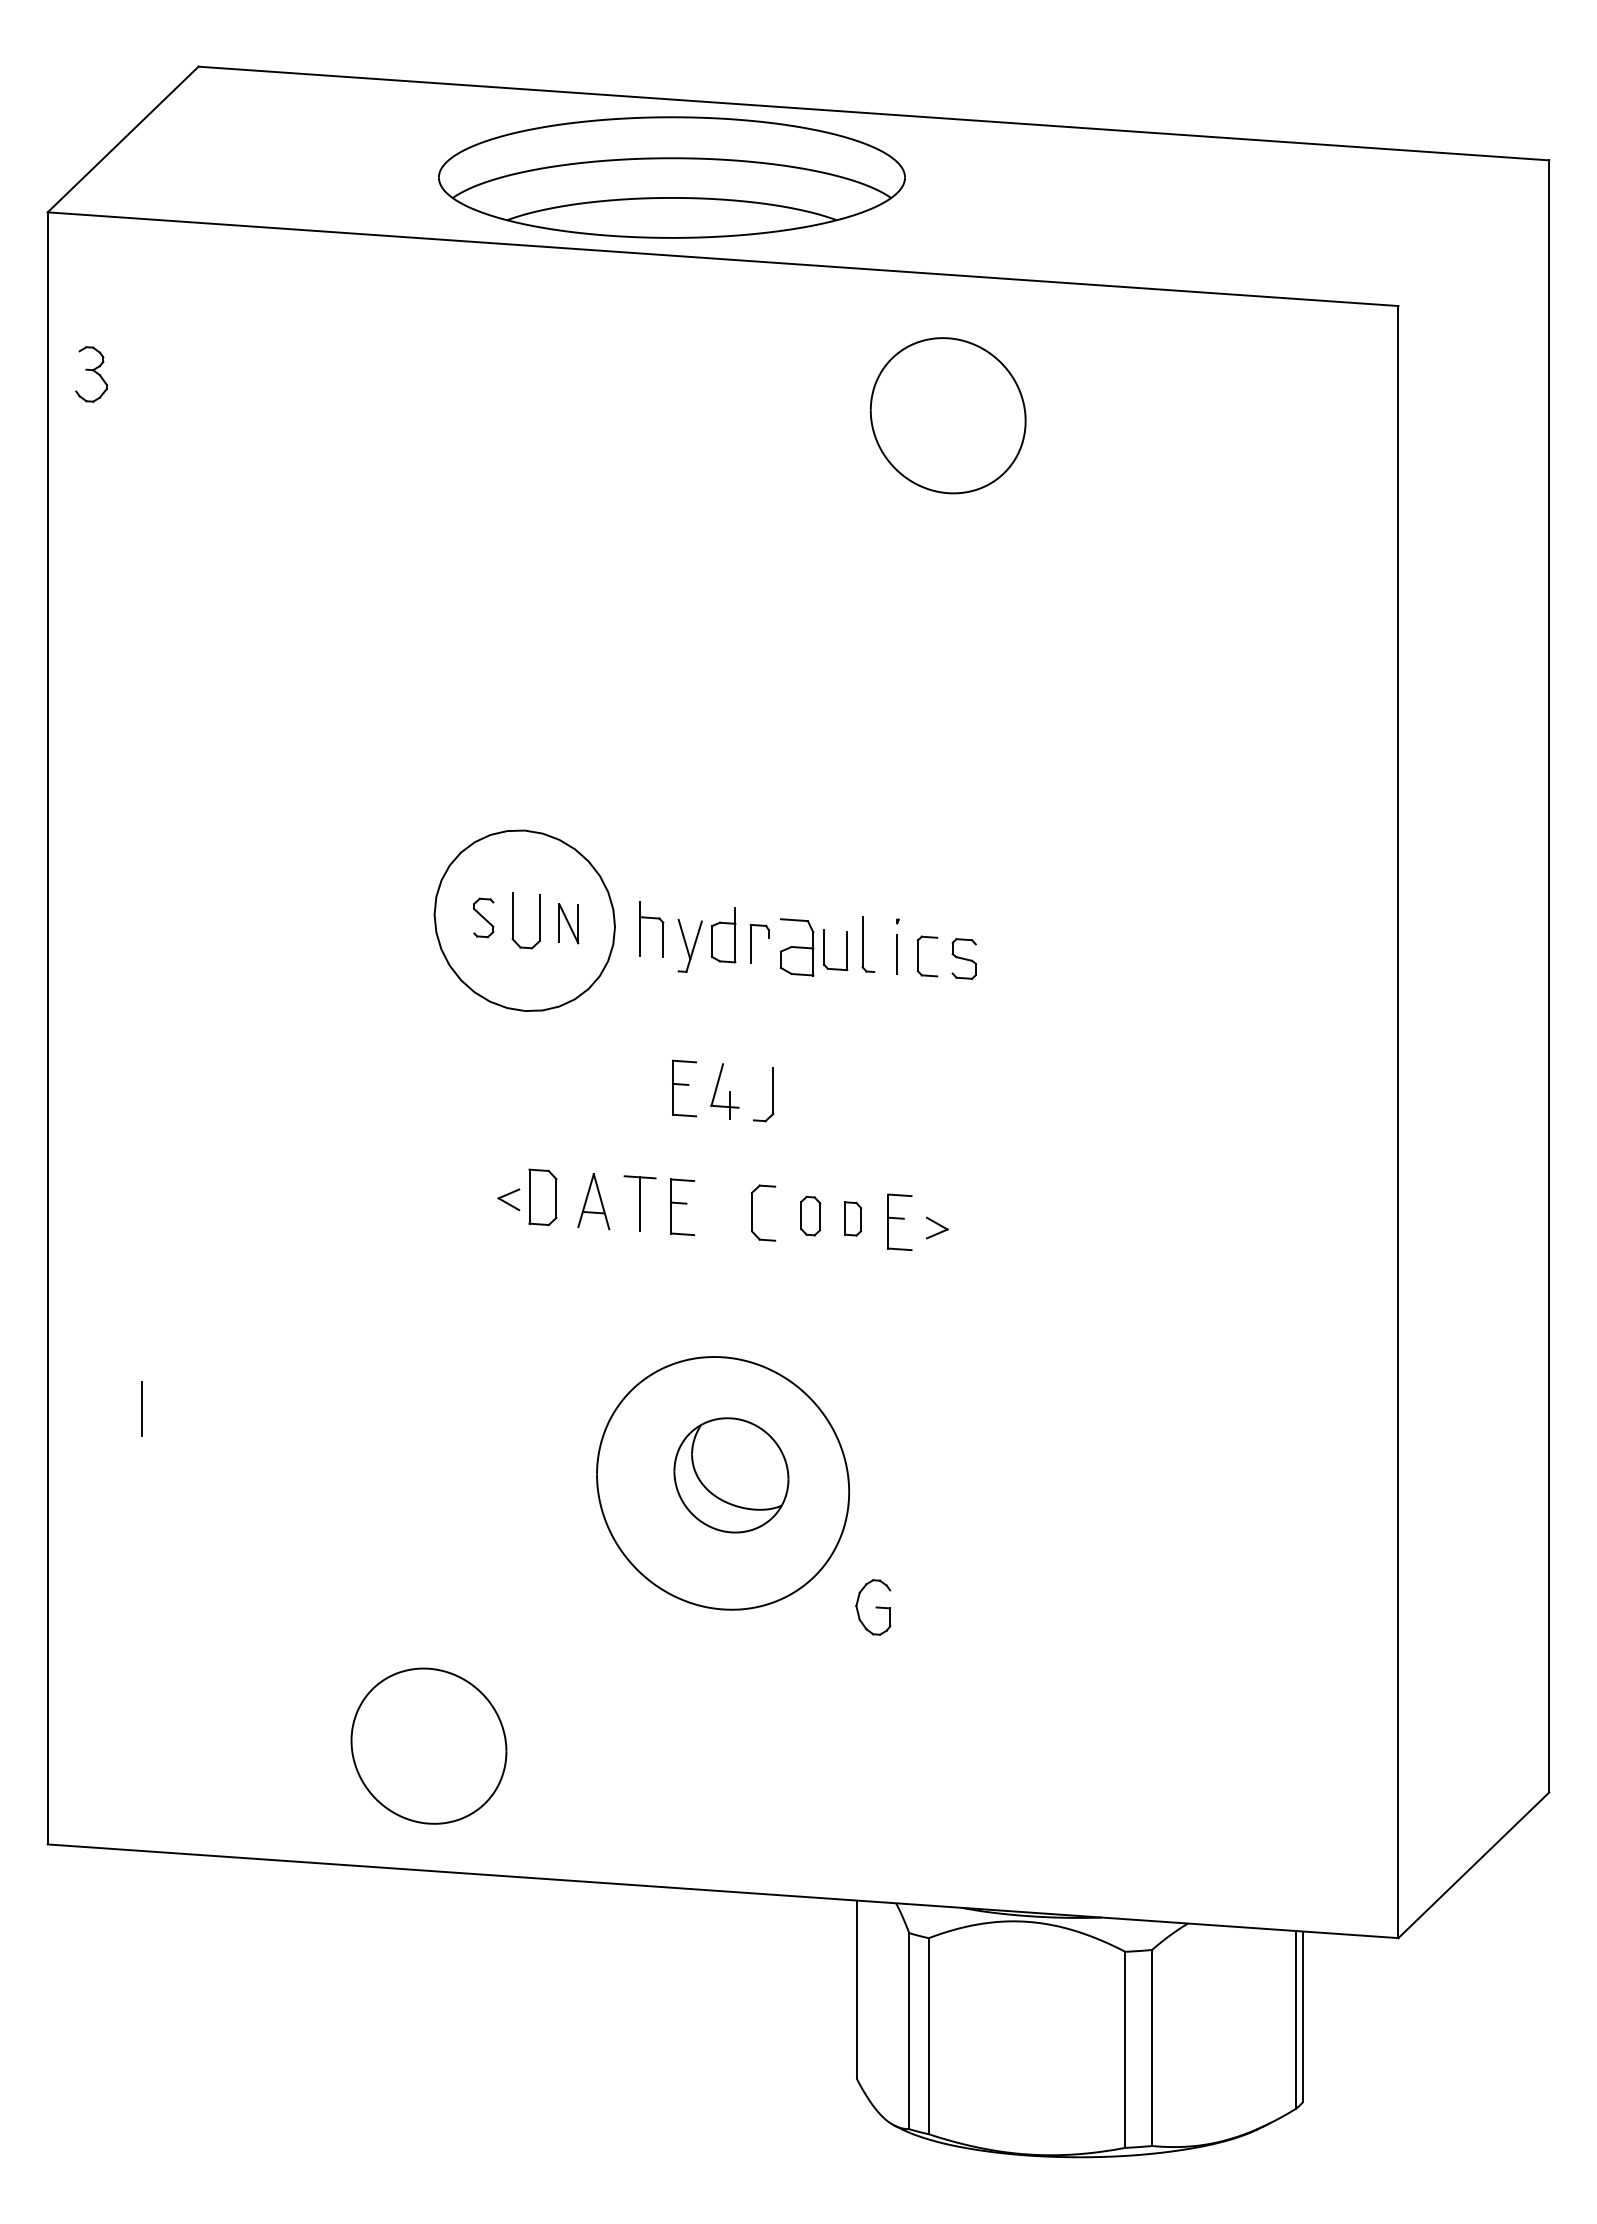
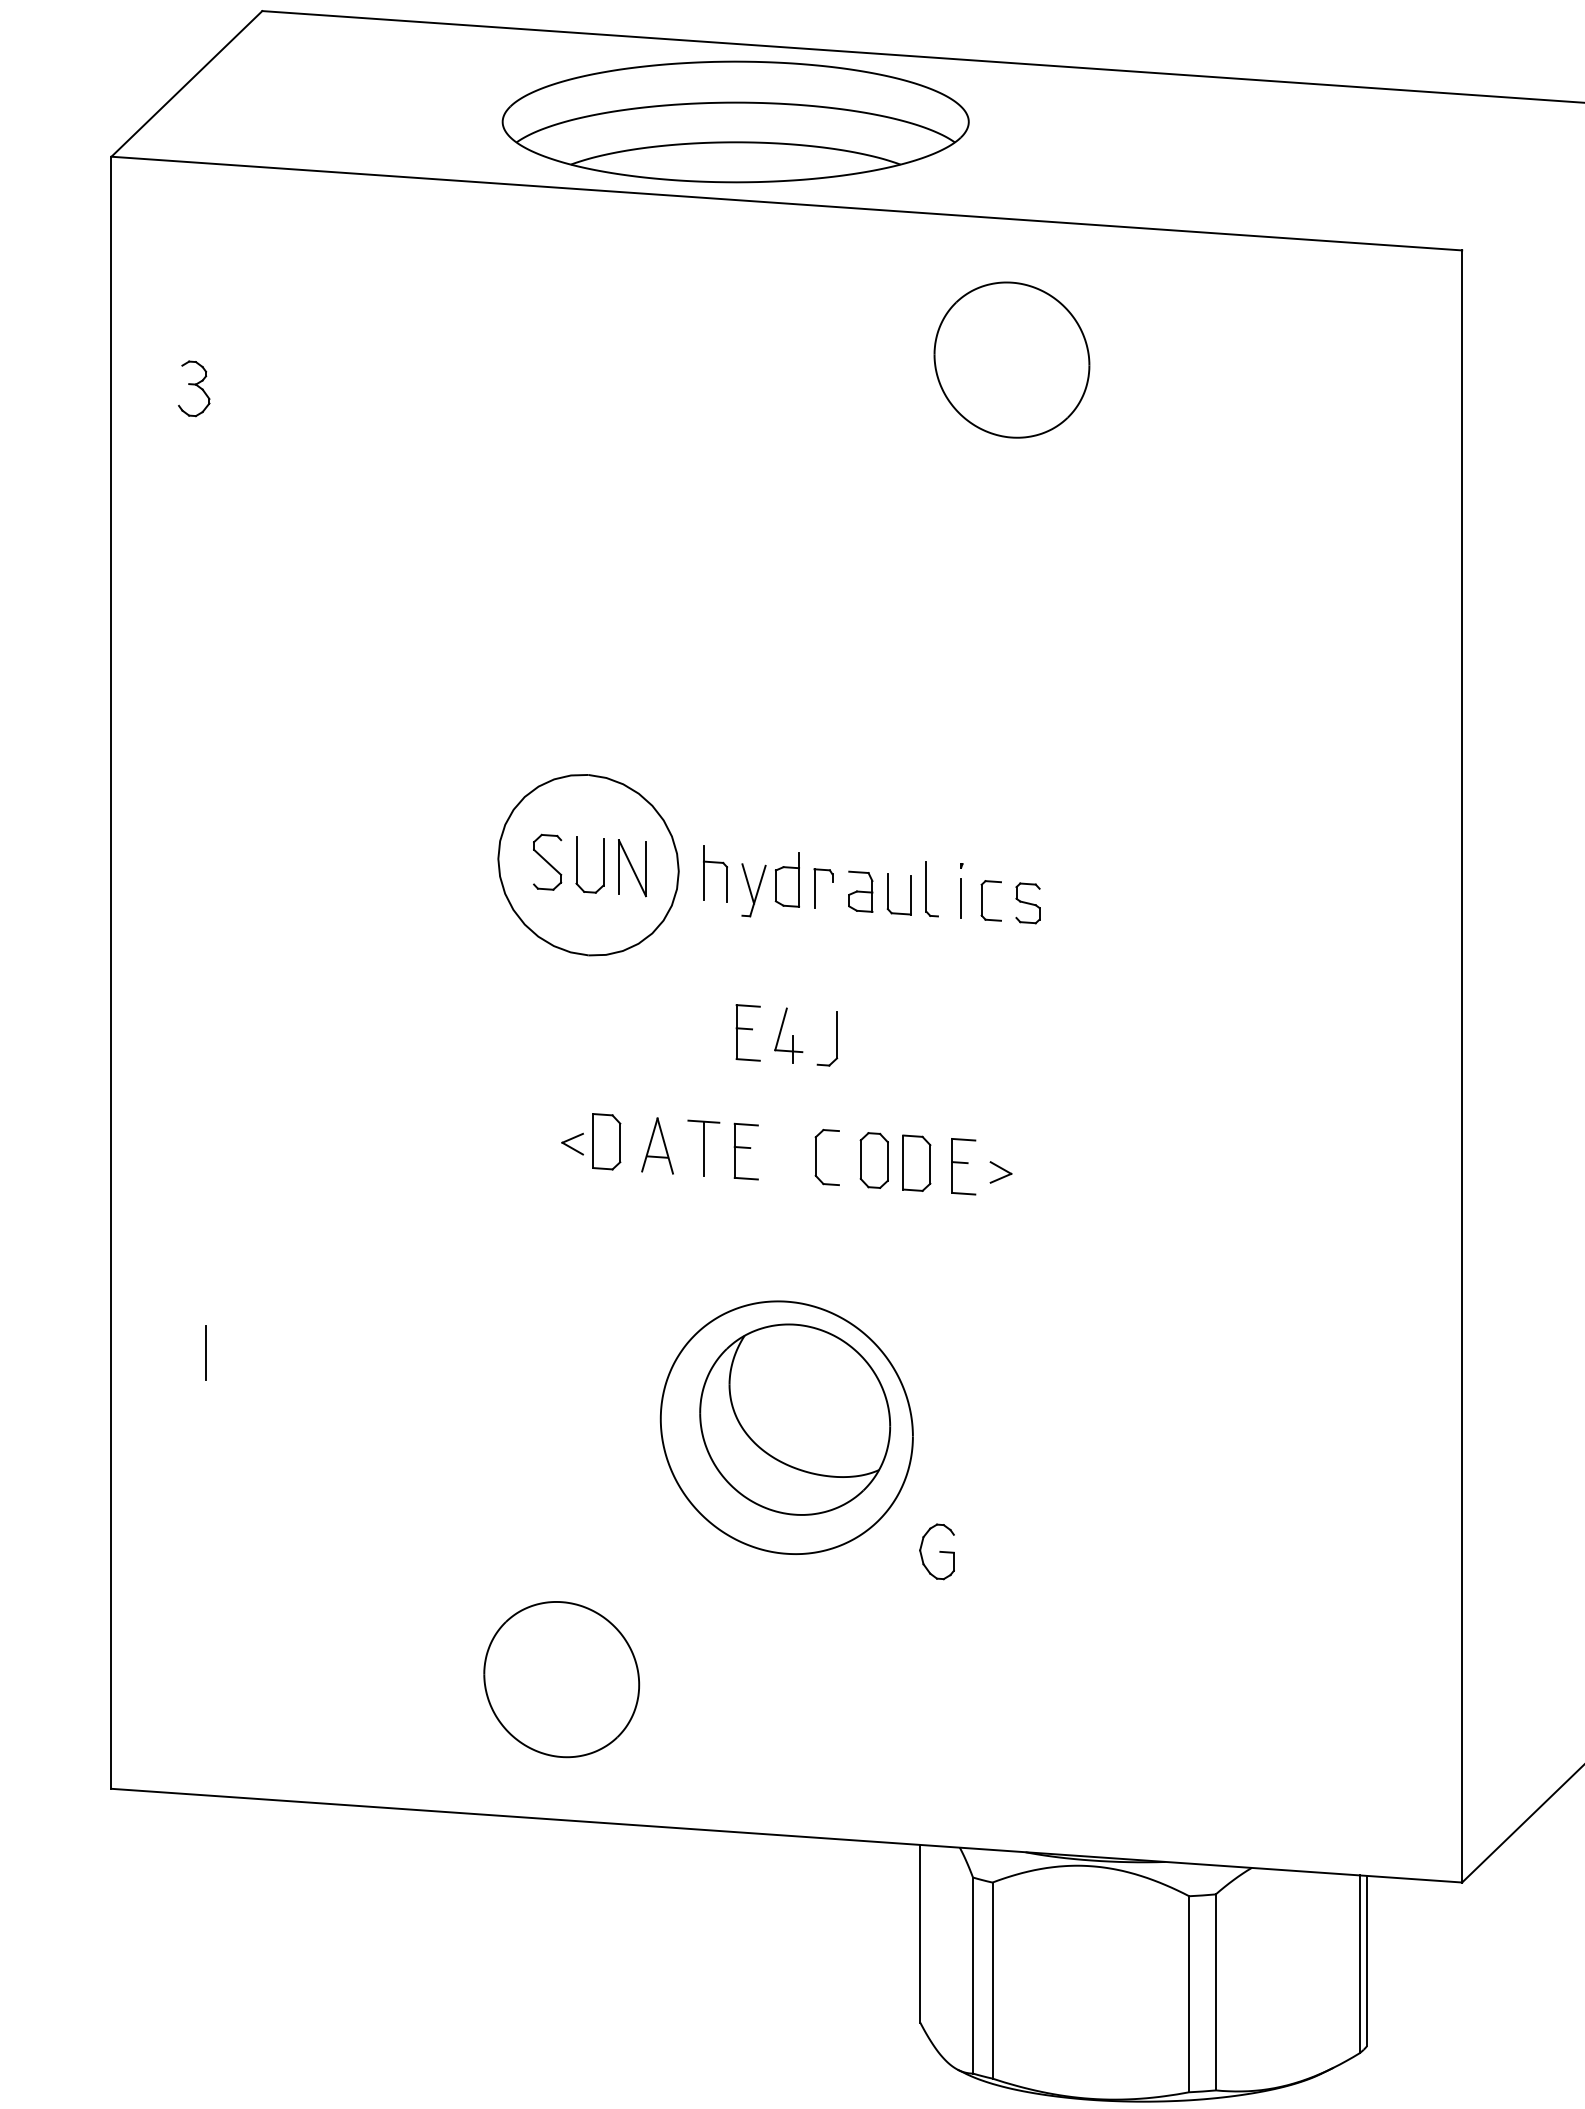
part: (91, 374) -> (194, 388), moved
part: (483, 917) -> (547, 861), size x1.43
part: (568, 923) -> (632, 867), size x1.43
part: (796, 947) -> (860, 891), size x0.71
part: (810, 1215) -> (874, 1159), size x1.43
part: (852, 1218) -> (916, 1162), size x1.67
part: (731, 1475) -> (795, 1419), size x1.67
part: (428, 1745) -> (561, 1678), moved

